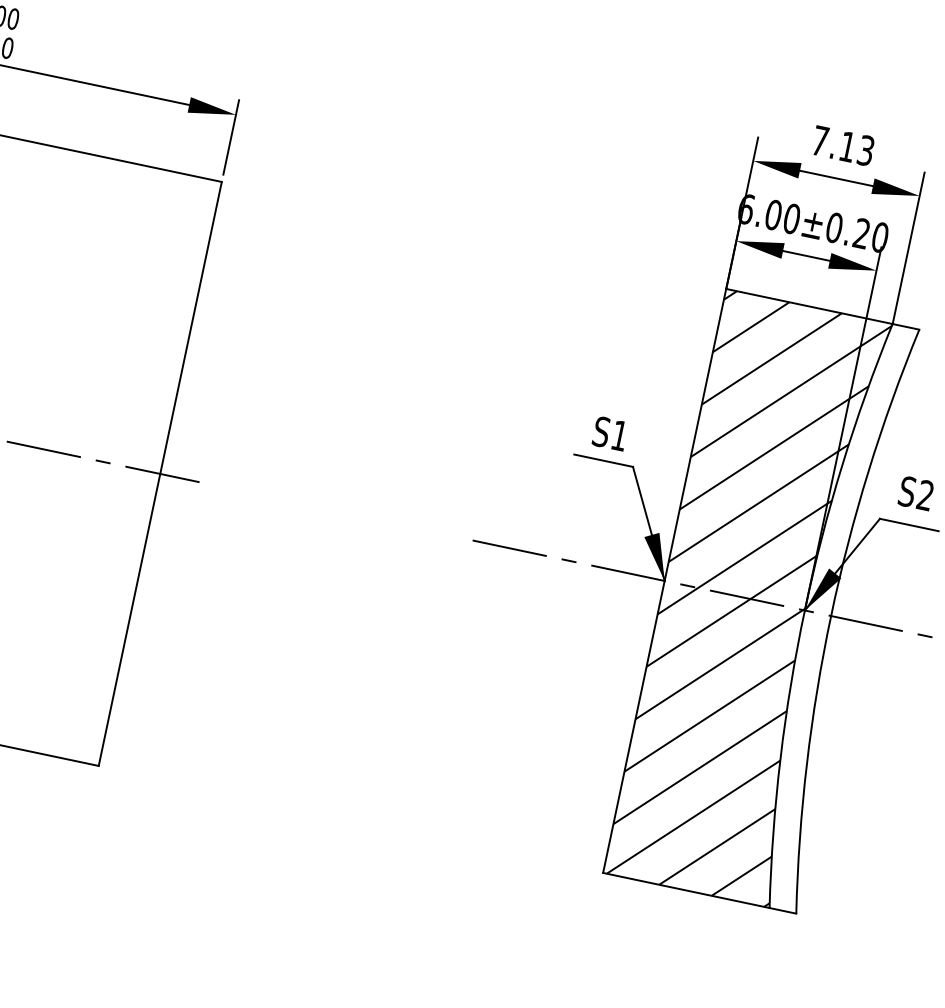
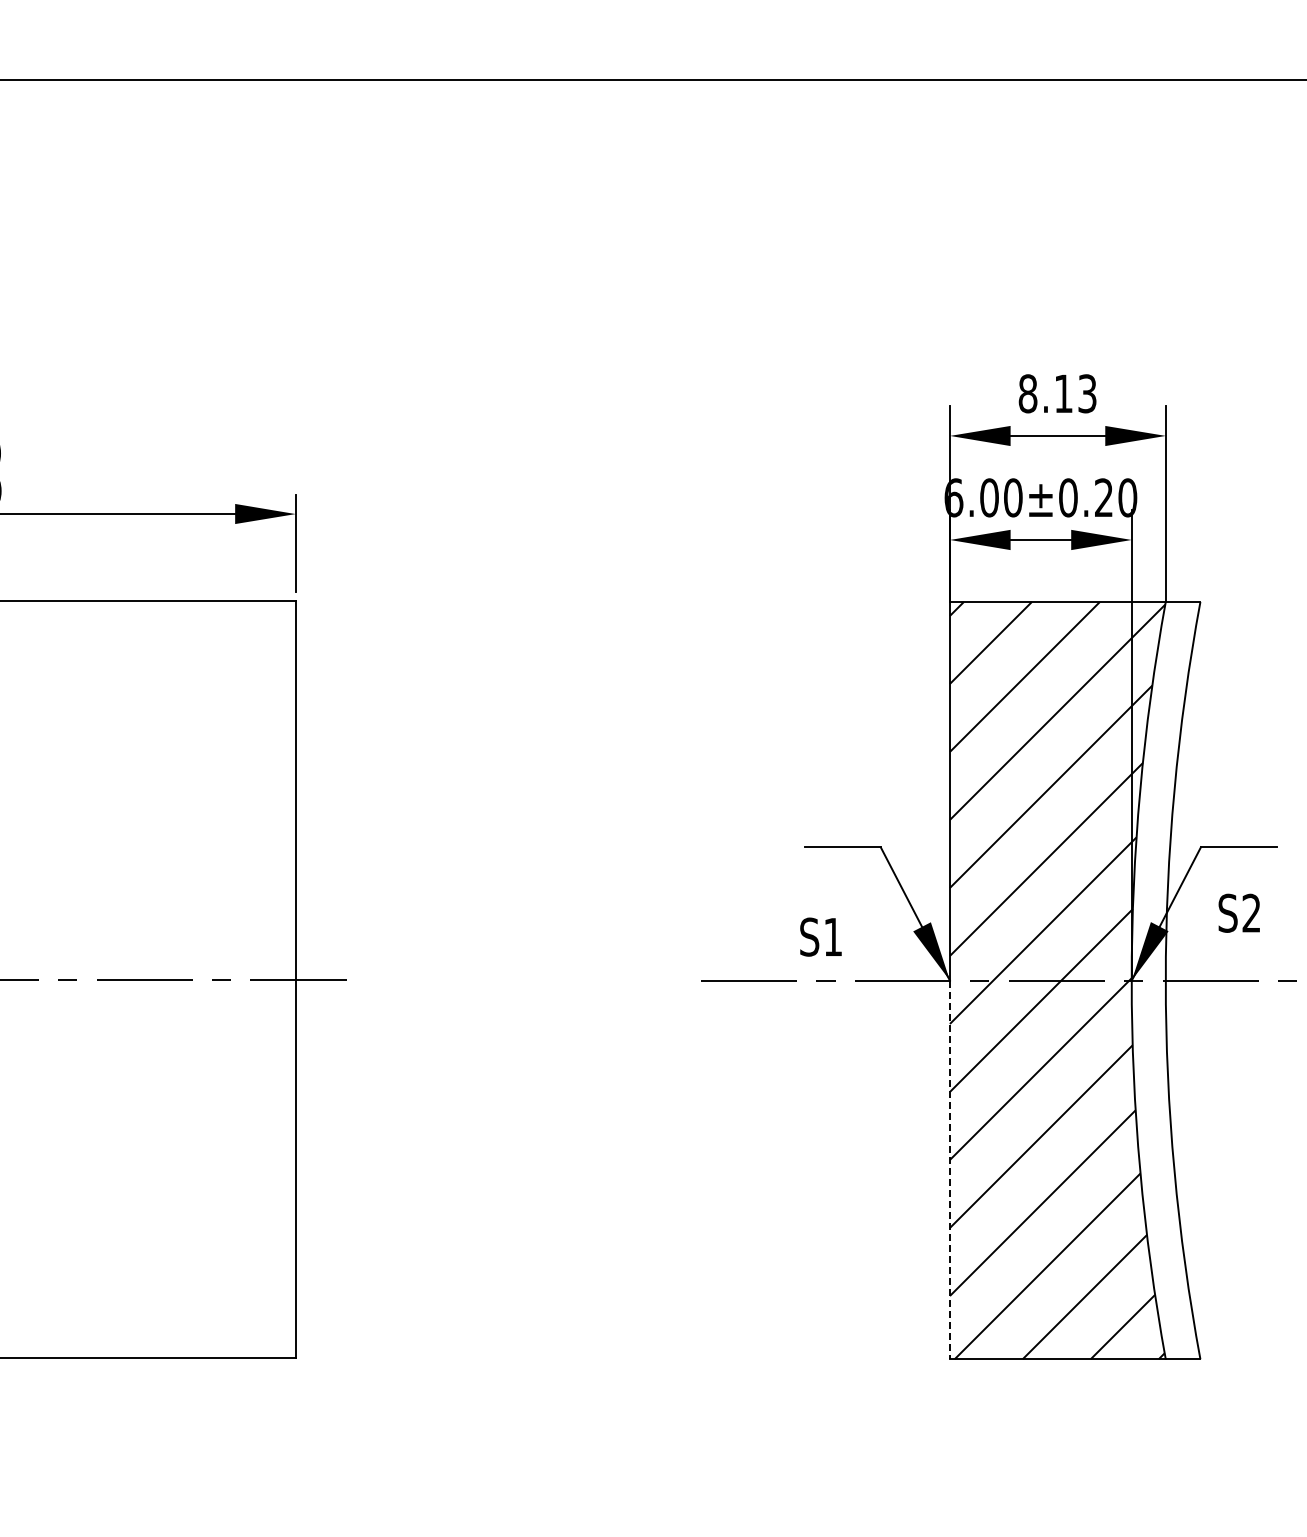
text: (819, 140) -> (1027, 393), 7.13 -> 8.13
text: (610, 433) -> (820, 936), moved
text: (915, 492) -> (1238, 912), moved
line: (633, 727) -> (949, 1170), solid -> dashed

